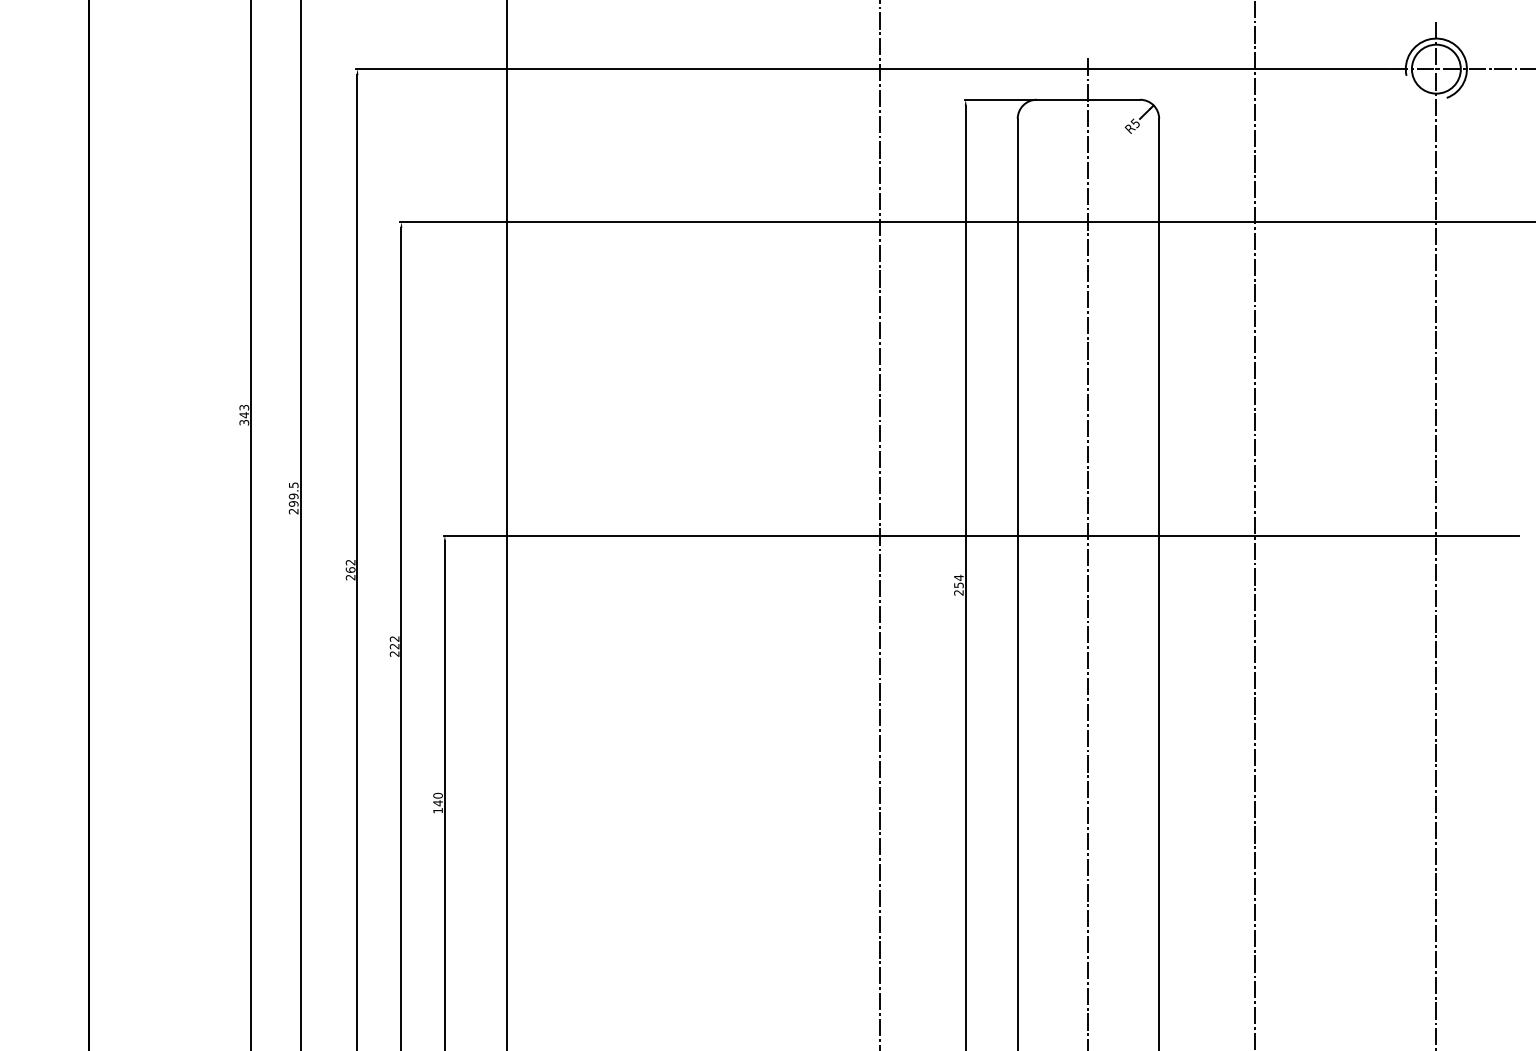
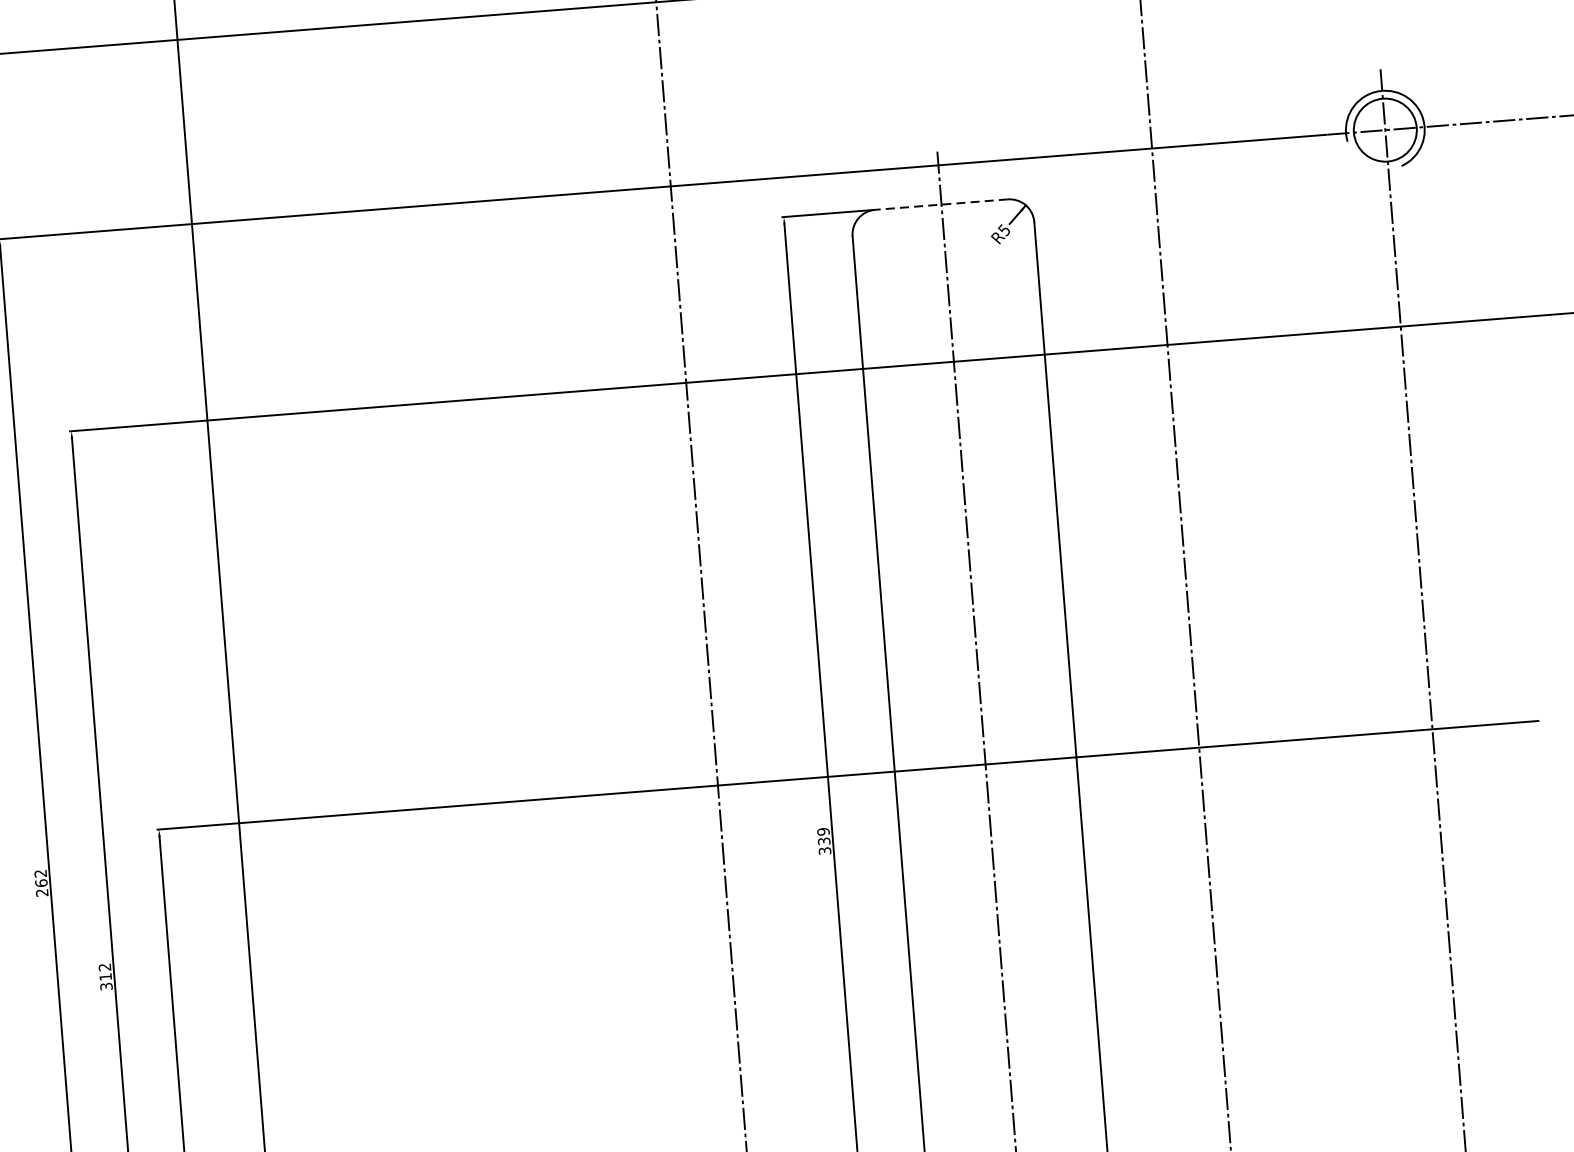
line: (1088, 99) -> (941, 204), solid -> dashed
text: (958, 584) -> (823, 840), 254 -> 339
text: (394, 650) -> (105, 982), 222 -> 312

